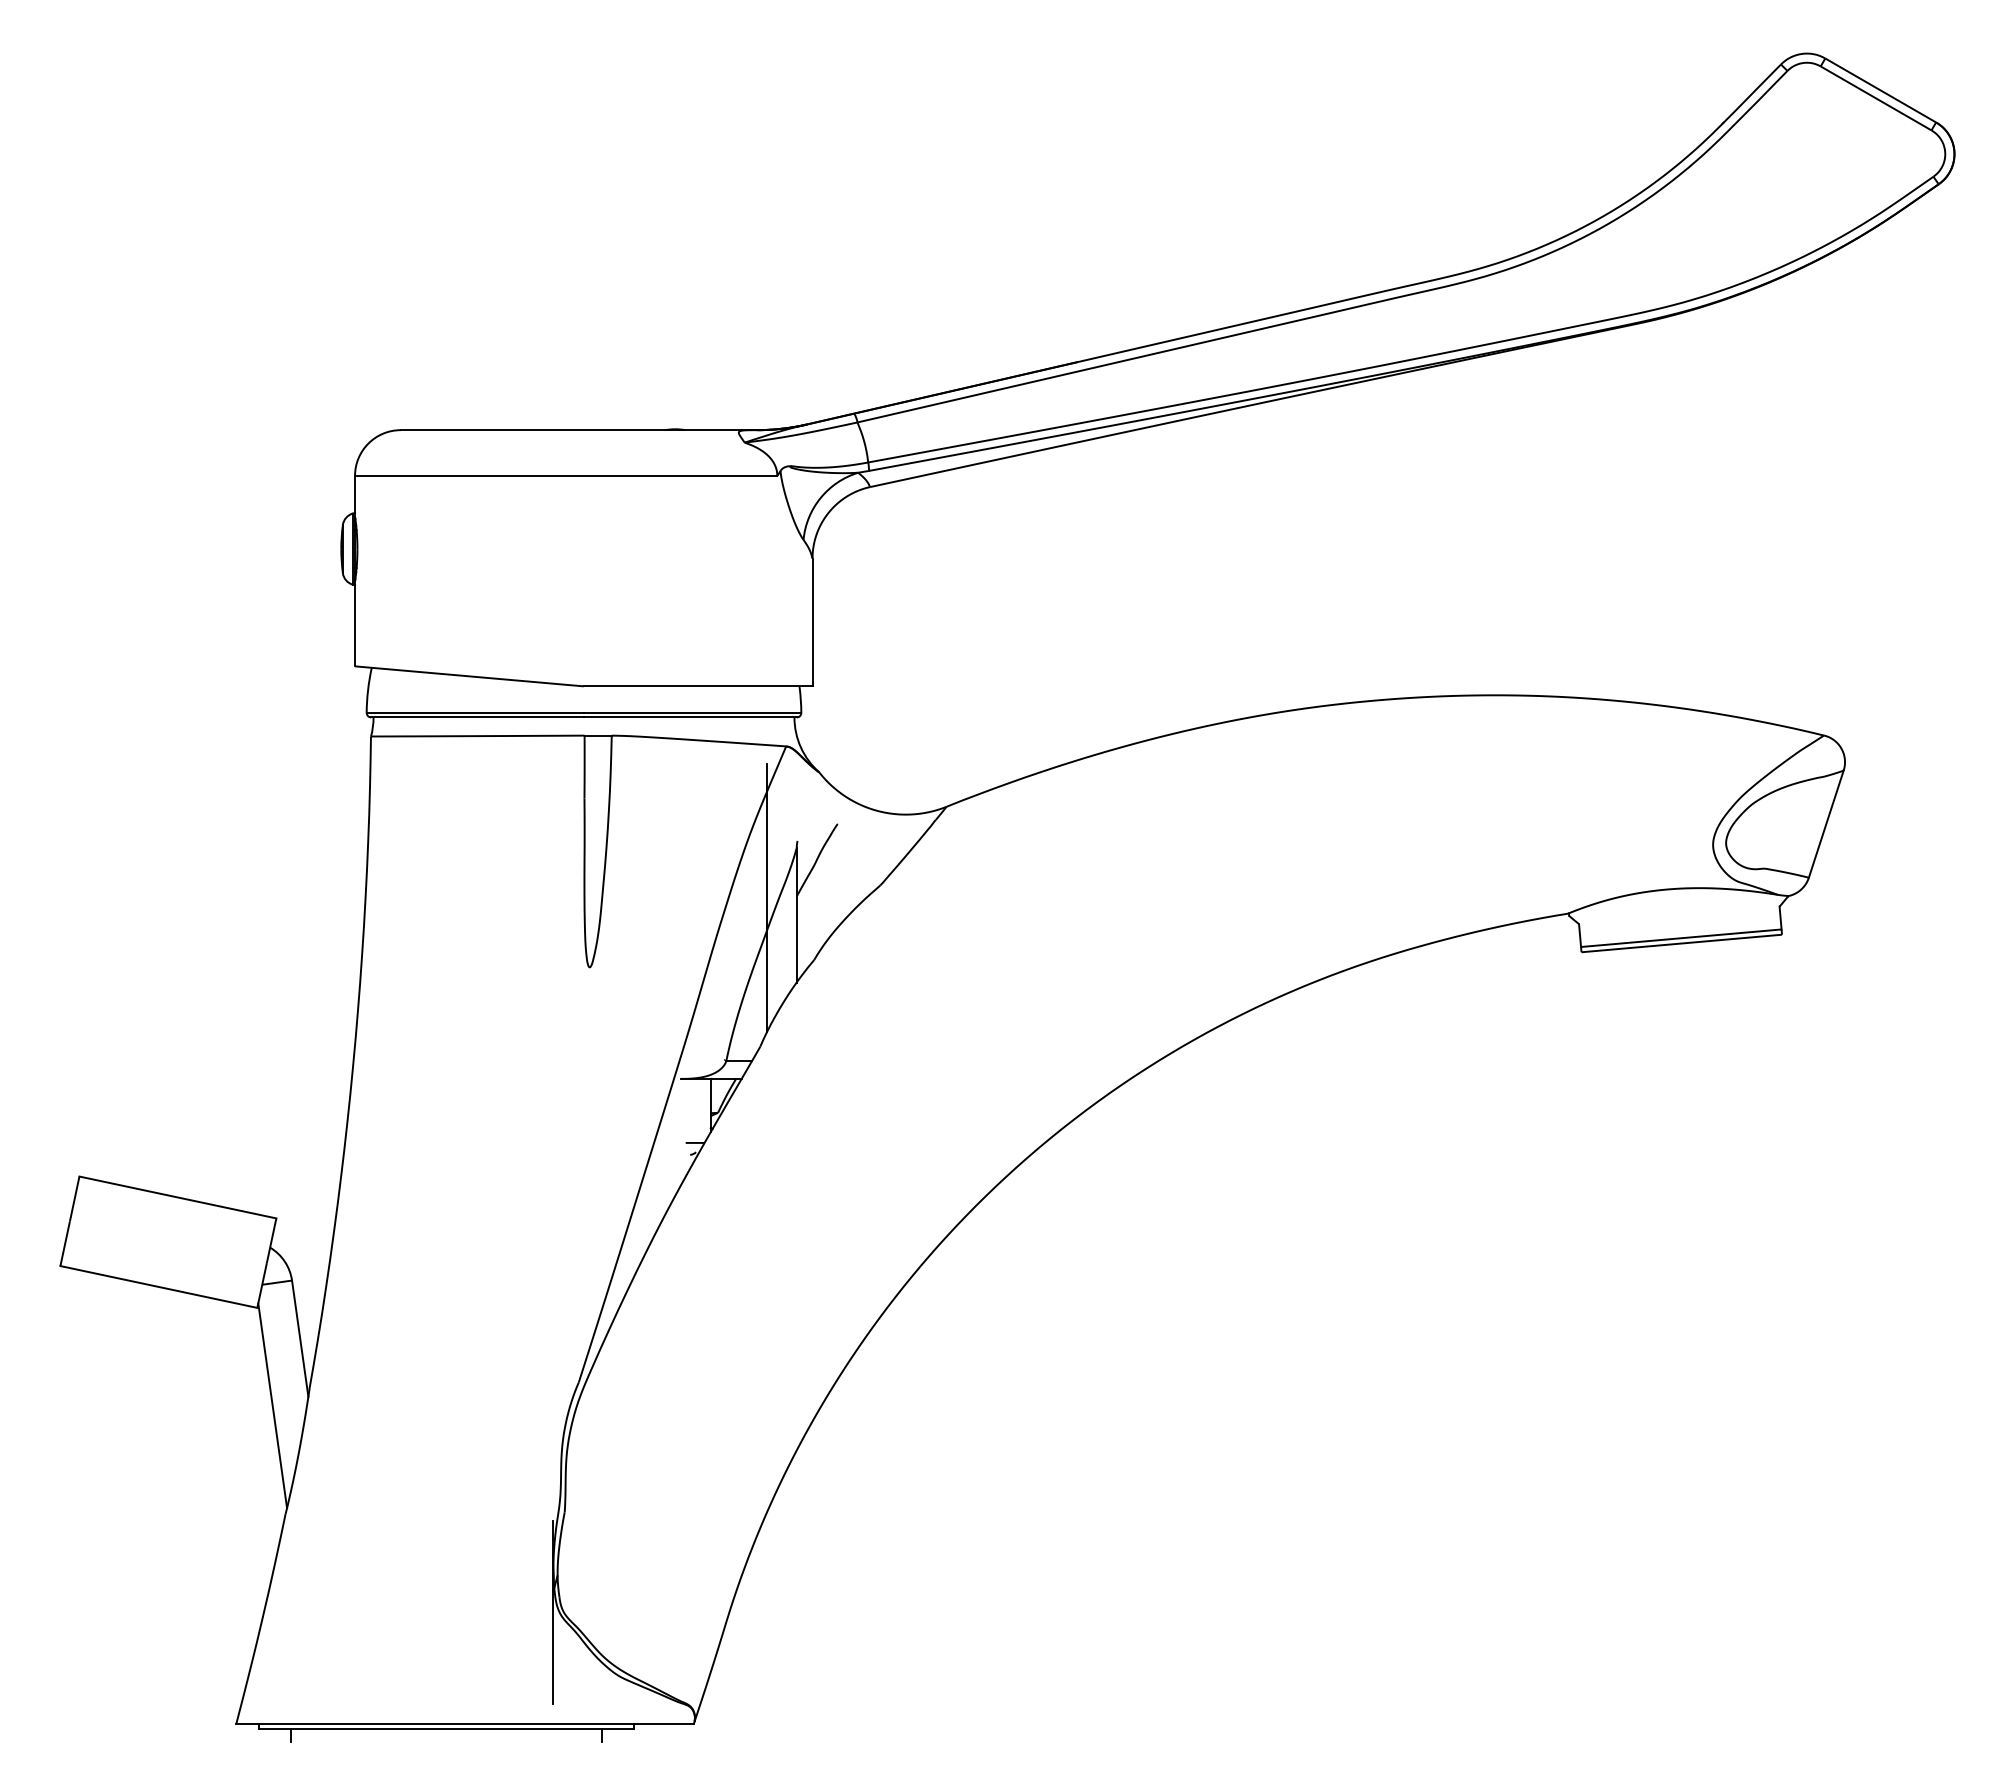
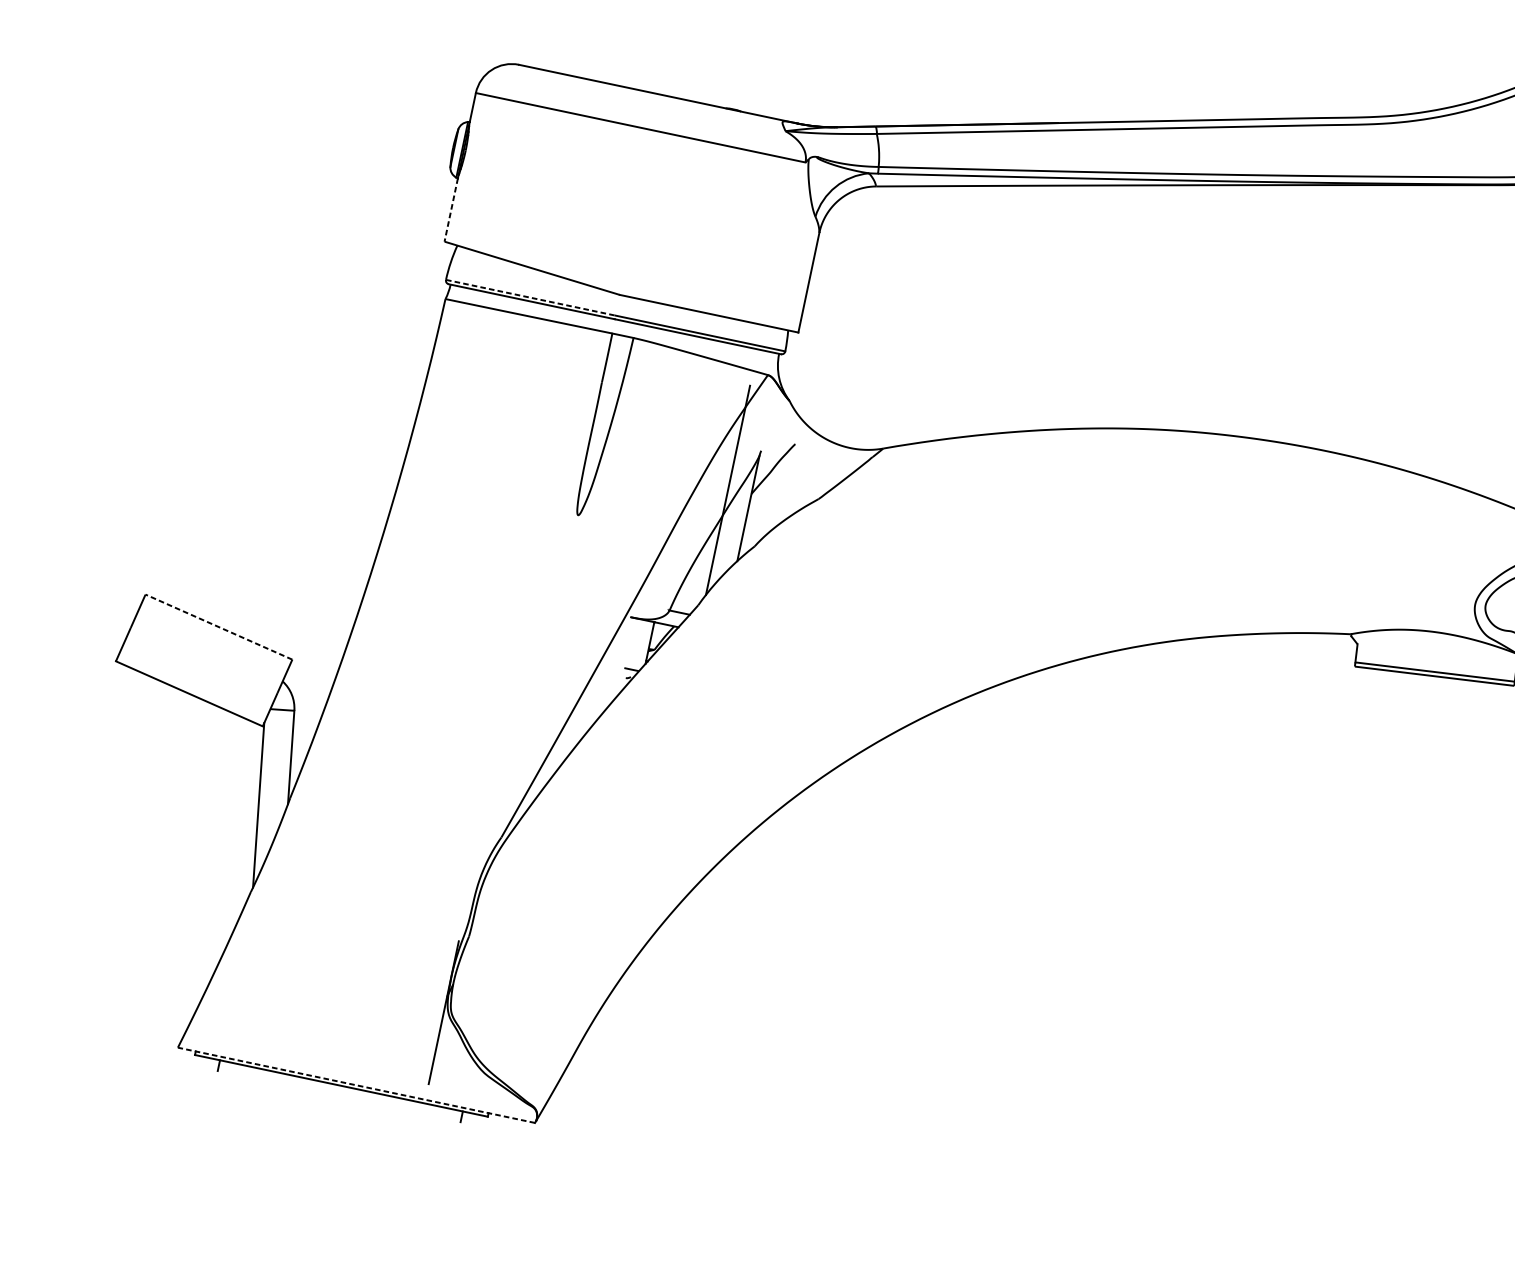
line: (355, 625) -> (451, 209), solid -> dashed
line: (475, 712) -> (531, 297), solid -> dashed
line: (177, 1197) -> (218, 627), solid -> dashed
line: (465, 1723) -> (356, 1085), solid -> dashed

